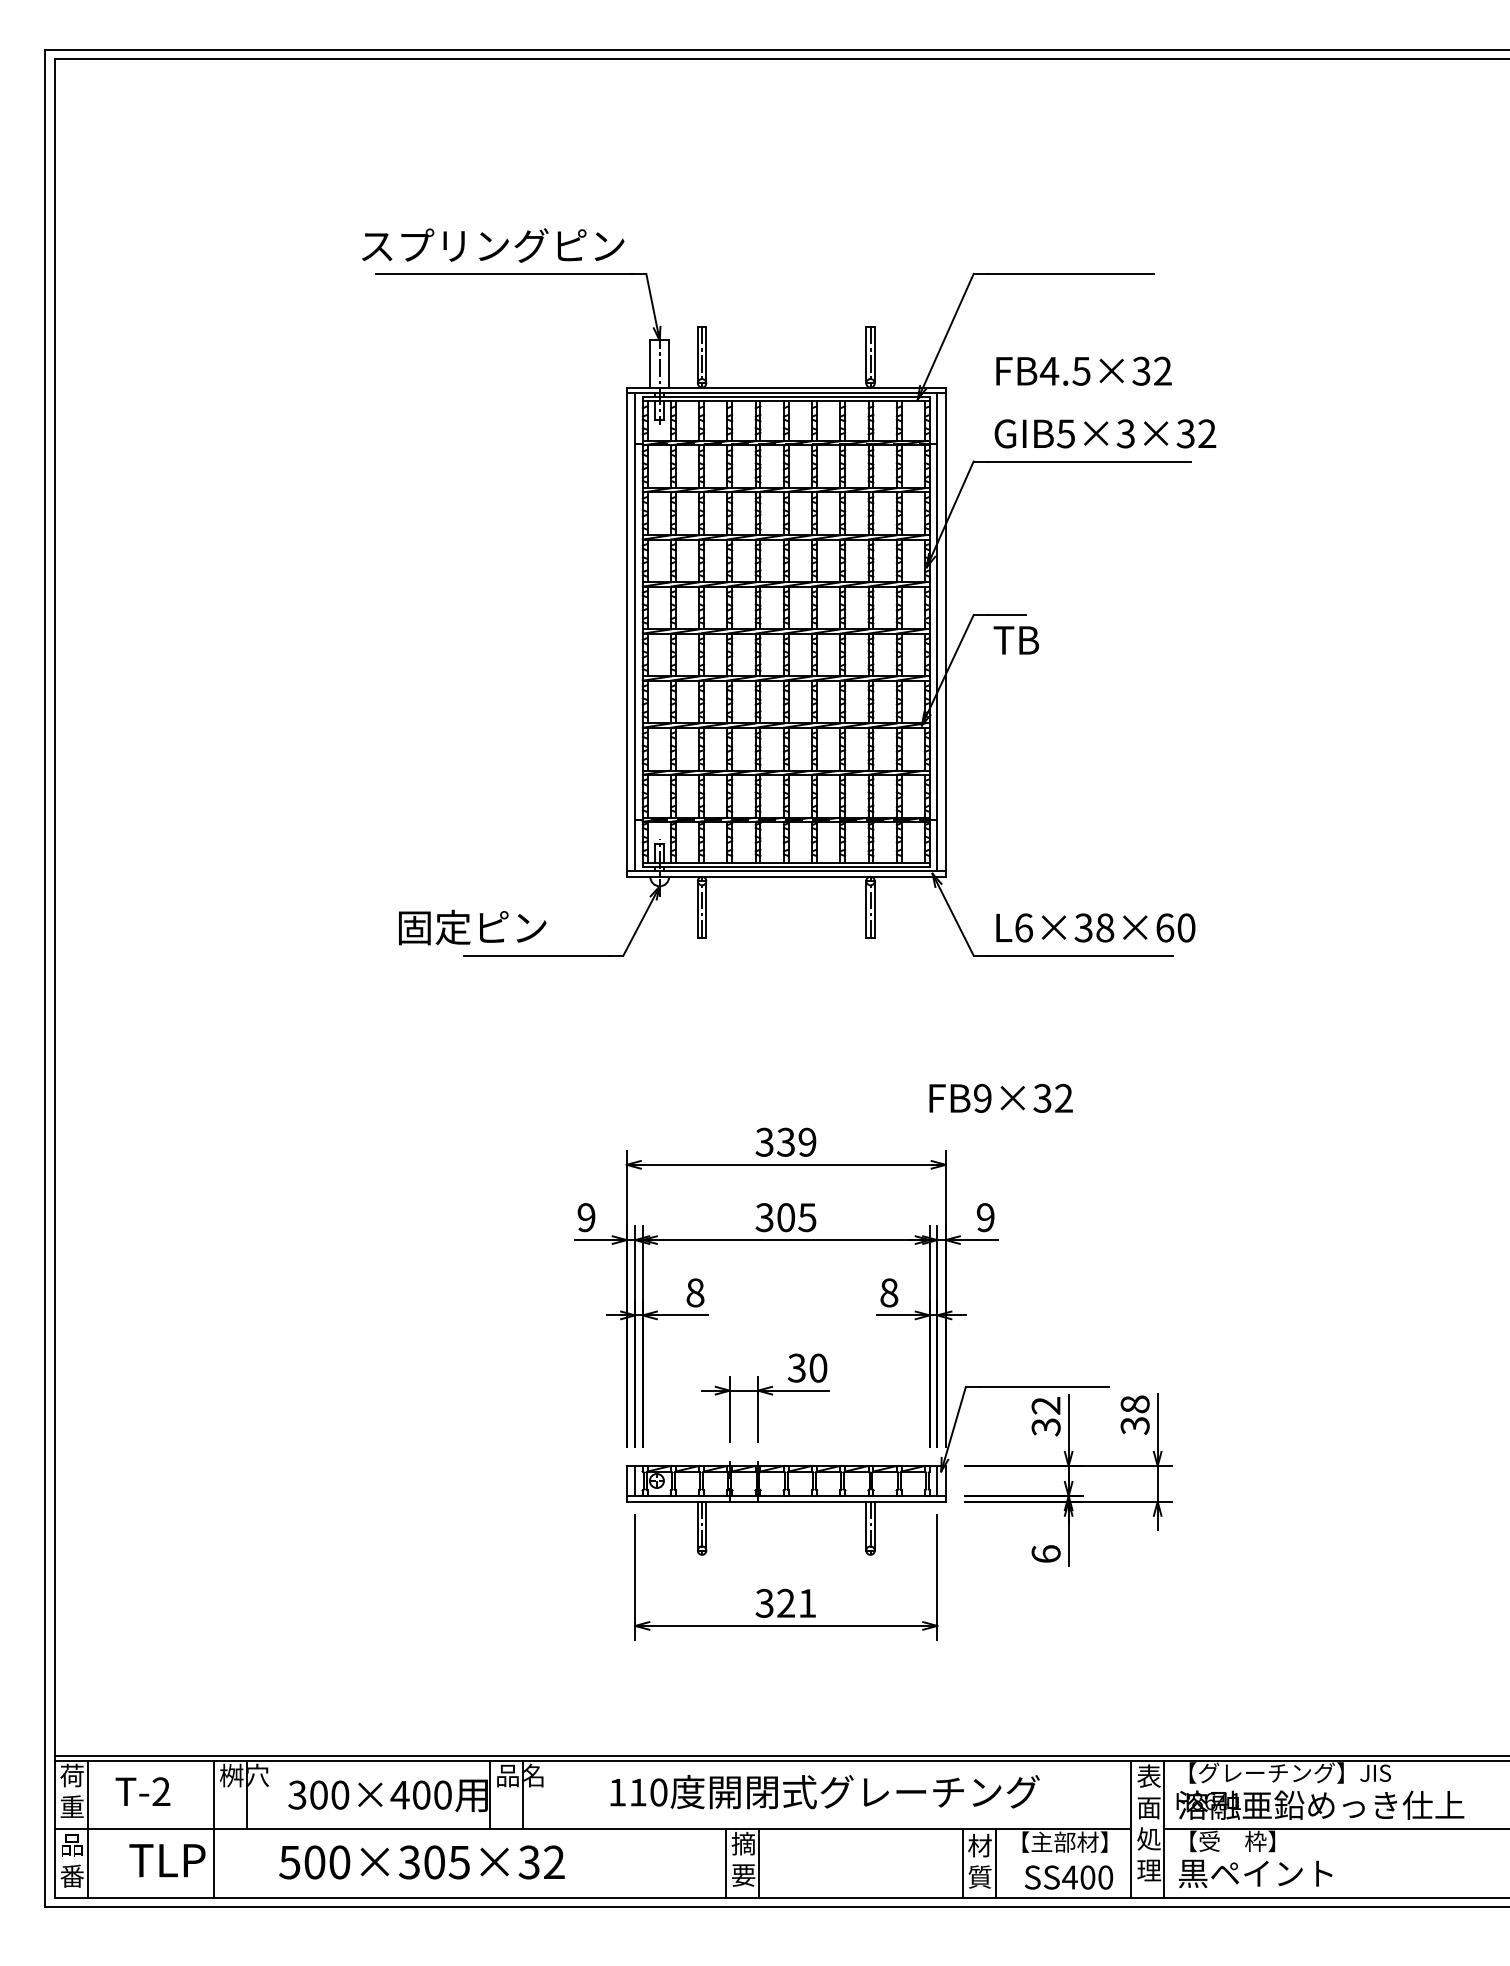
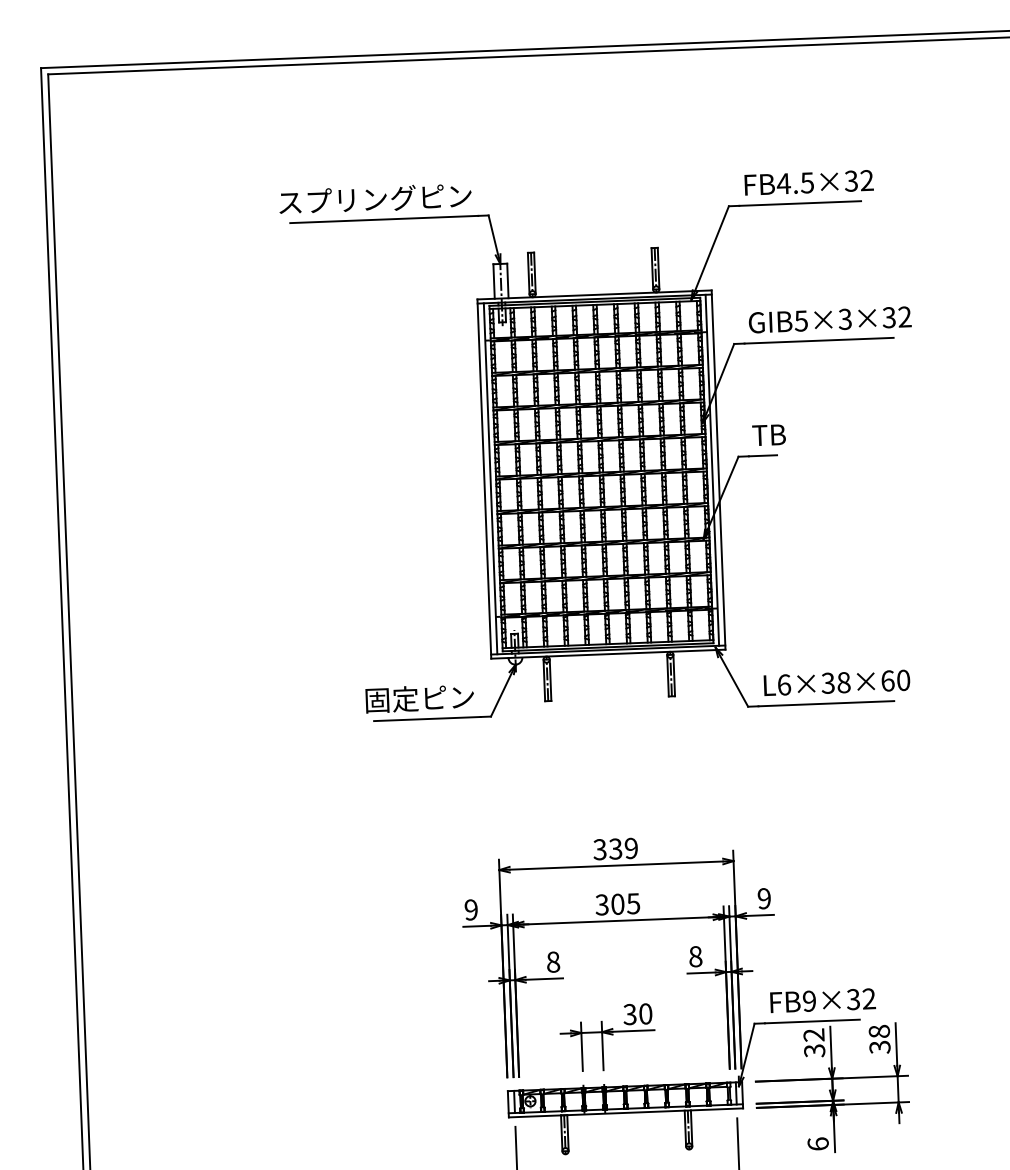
text: (1083, 370) -> (808, 182), moved
text: (1015, 640) -> (768, 435), moved
text: (472, 927) -> (419, 698), moved
text: (1000, 1098) -> (822, 1000), moved

